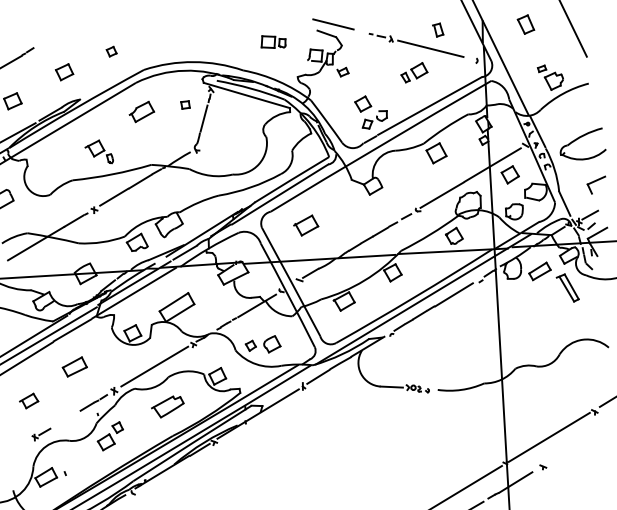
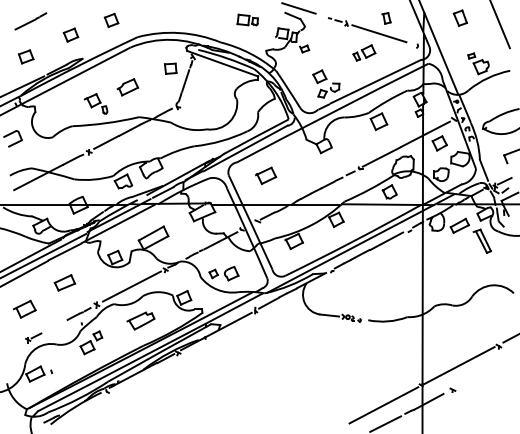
part: (111, 50) -> (111, 19), size x1.67
part: (185, 104) -> (170, 68), size x1.67
part: (141, 112) -> (127, 87), moved
part: (28, 400) -> (24, 308), size x1.43

